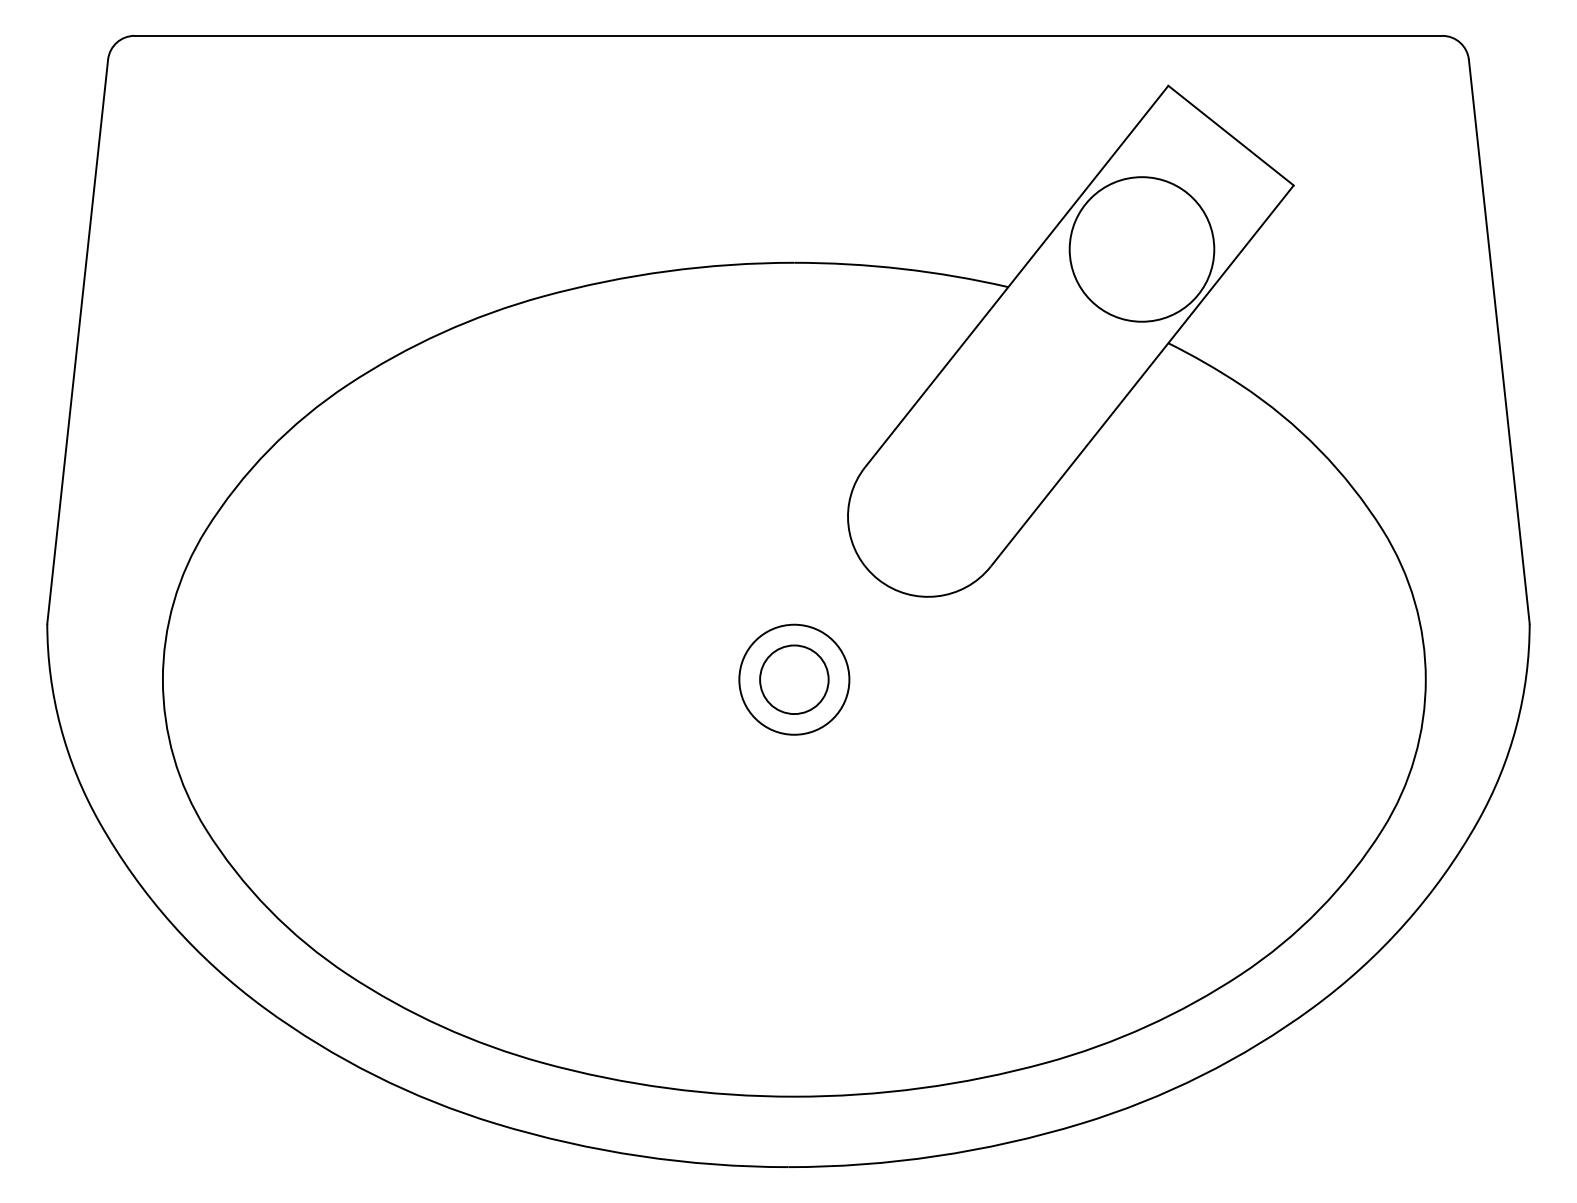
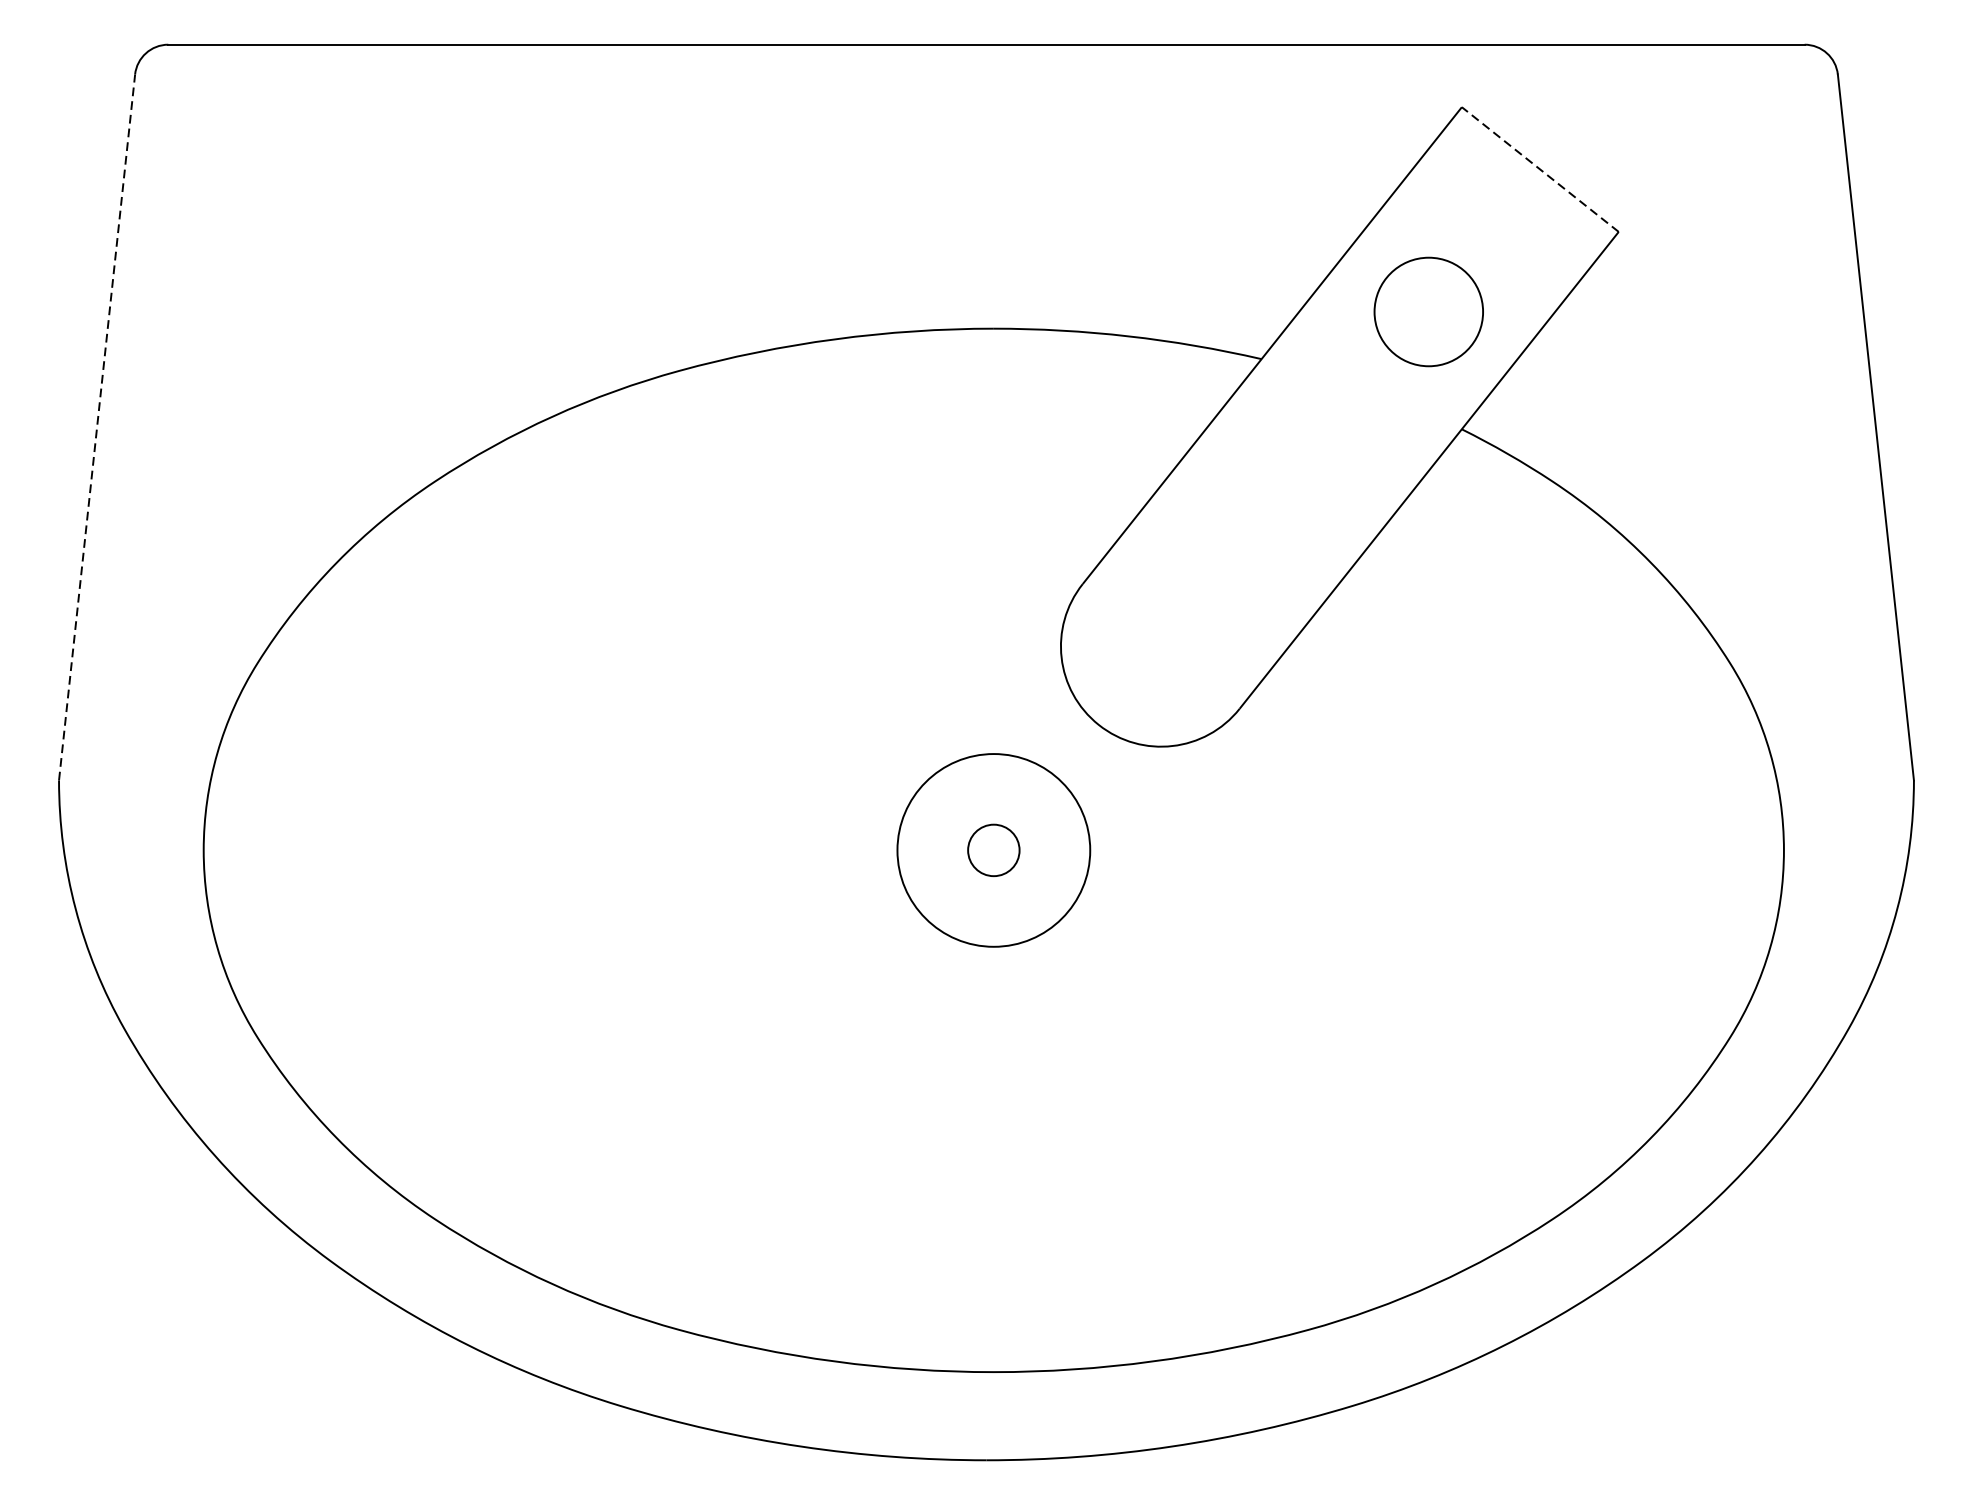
line: (1230, 135) -> (1539, 169), solid -> dashed
circle: (1141, 249) -> (1428, 312), size x0.6
line: (77, 341) -> (96, 427), solid -> dashed
circle: (794, 679) -> (994, 850), size x0.6
circle: (794, 679) -> (994, 850), size x1.4

